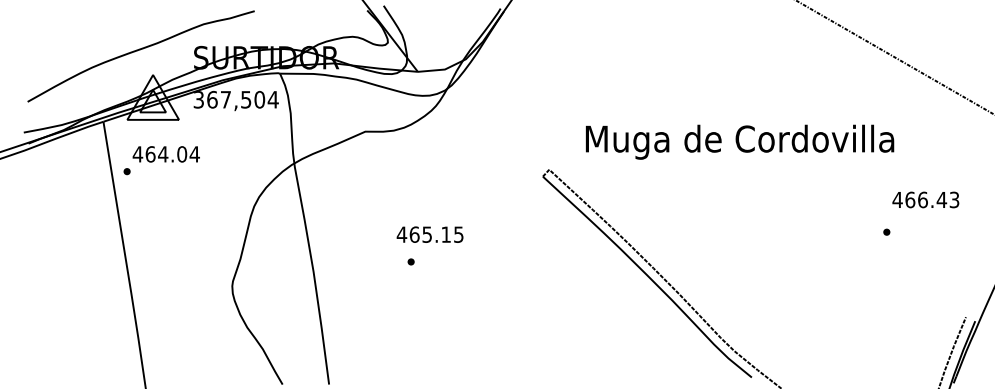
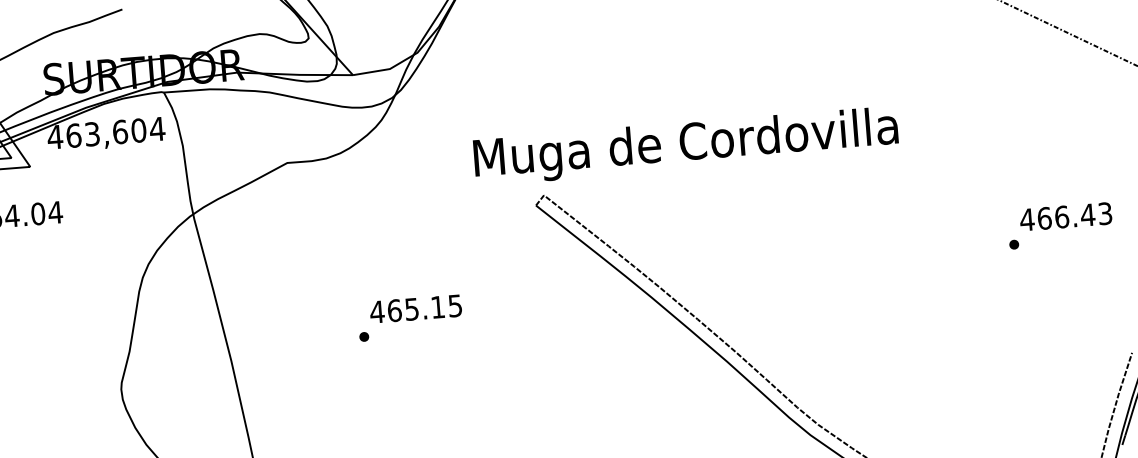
text: (222, 99) -> (87, 134), 367,504 -> 463,604
text: (740, 141) -> (686, 145), moved
text: (925, 199) -> (1065, 216), moved
text: (429, 234) -> (415, 308), moved

